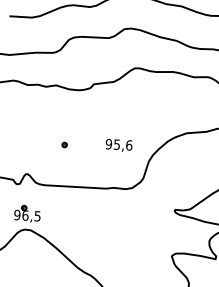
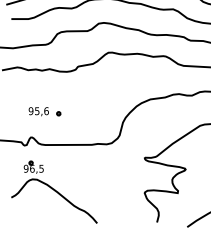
text: (118, 145) -> (38, 111), moved

